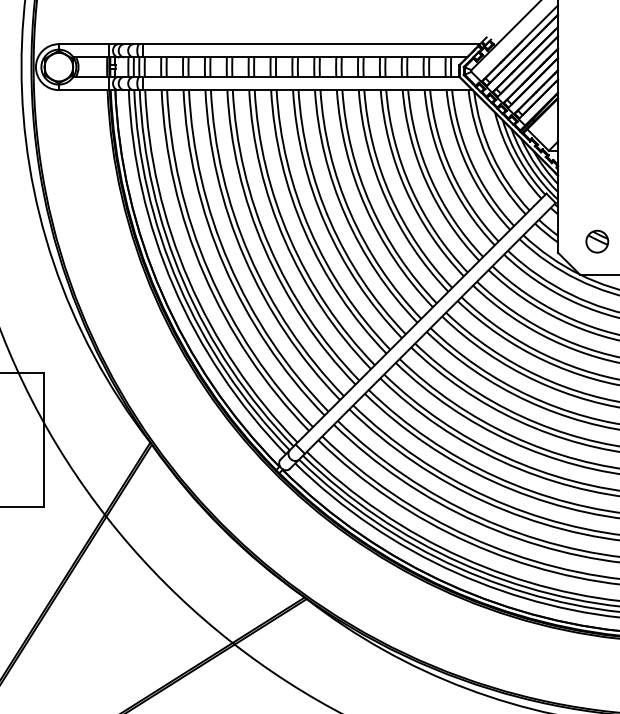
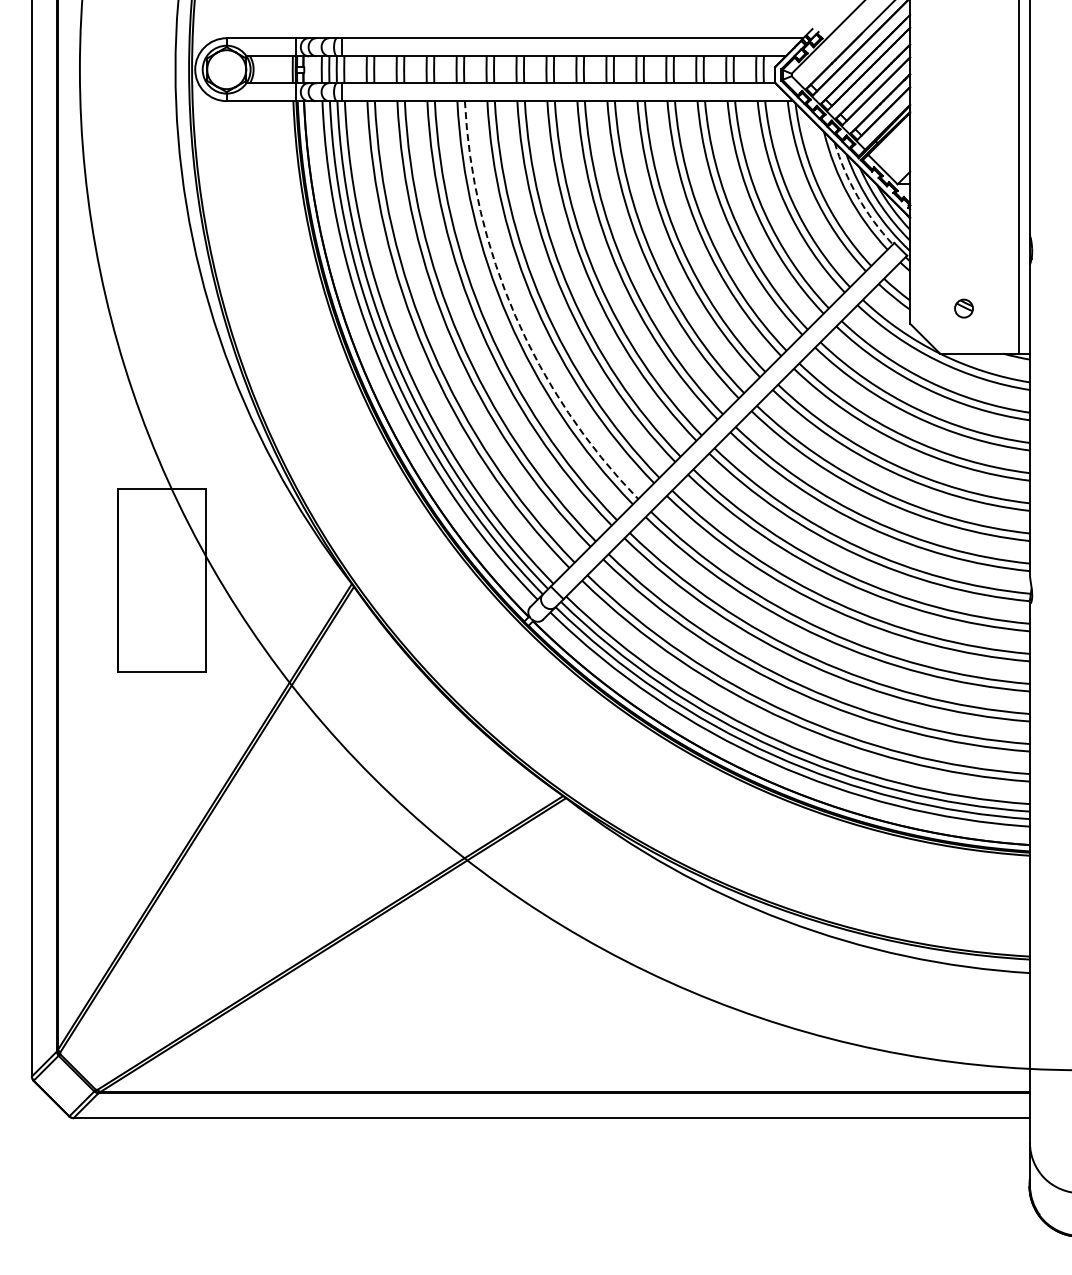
arc: (519, 159) -> (857, 196), solid -> dashed
part: (596, 241) -> (963, 308), size x0.6
arc: (269, 246) -> (515, 315), solid -> dashed

